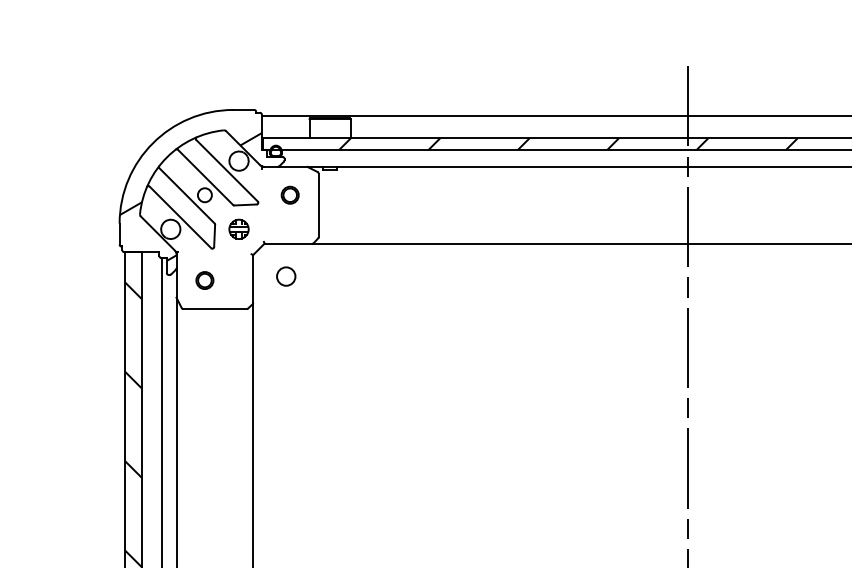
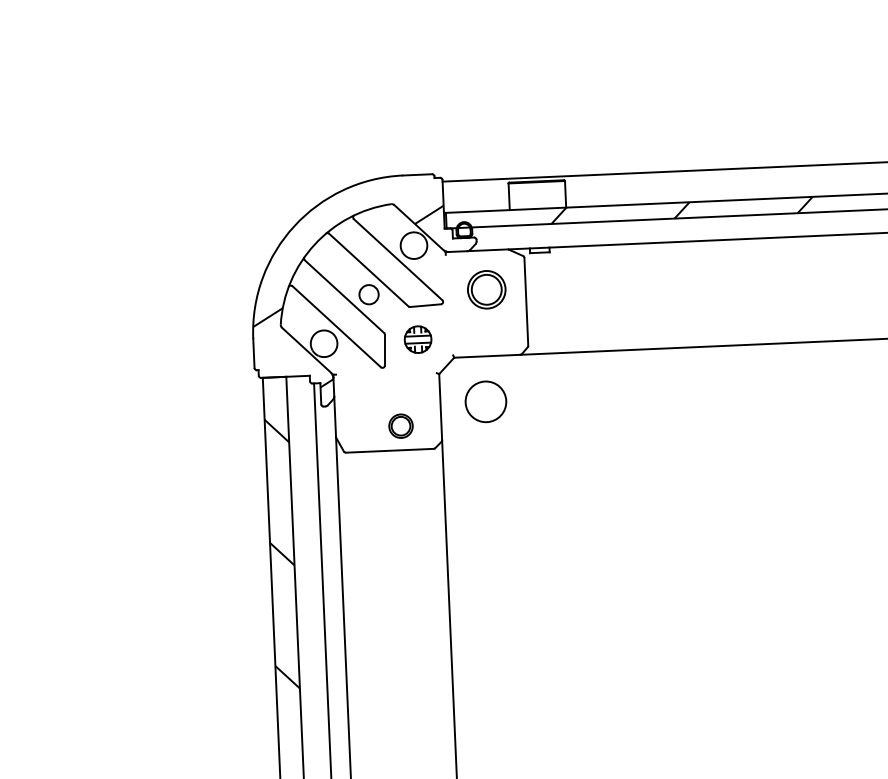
part: (289, 194) -> (485, 288), size x1.6
circle: (286, 276) -> (486, 401), size x1.6
part: (204, 280) -> (400, 426), moved

